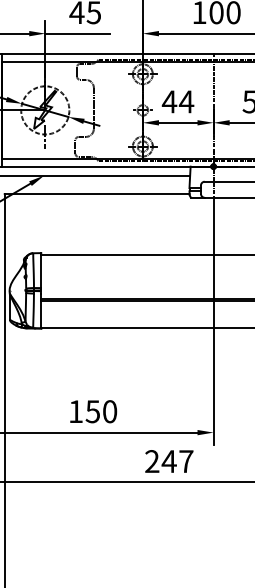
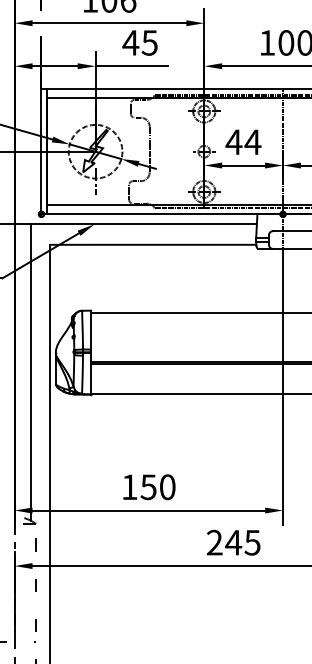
text: (186, 461) -> (252, 542), 247 -> 245

